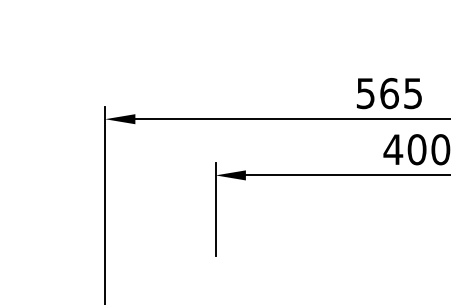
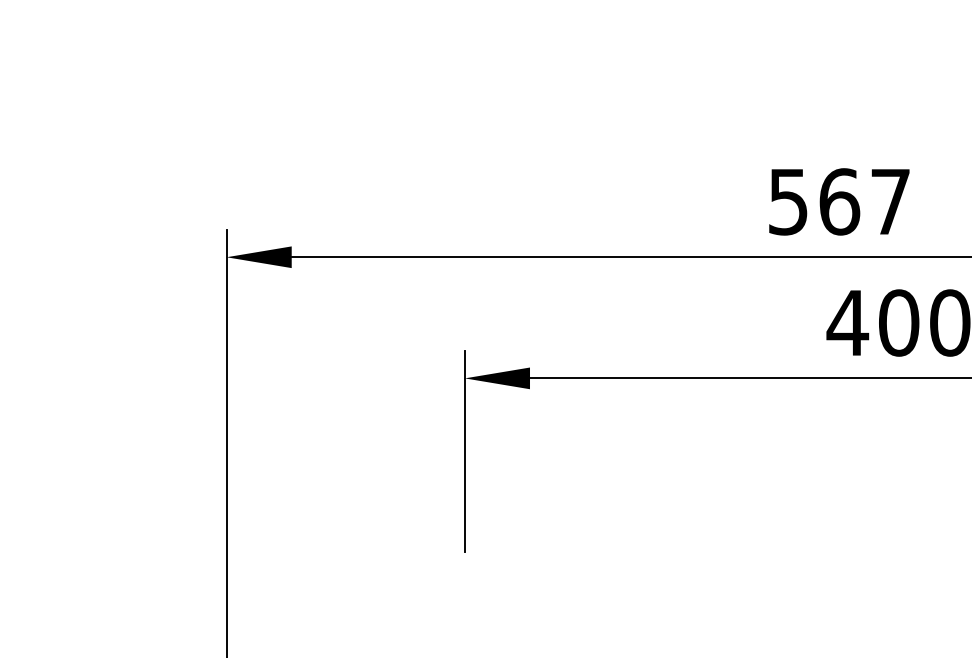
text: (412, 93) -> (889, 201), 565 -> 567

